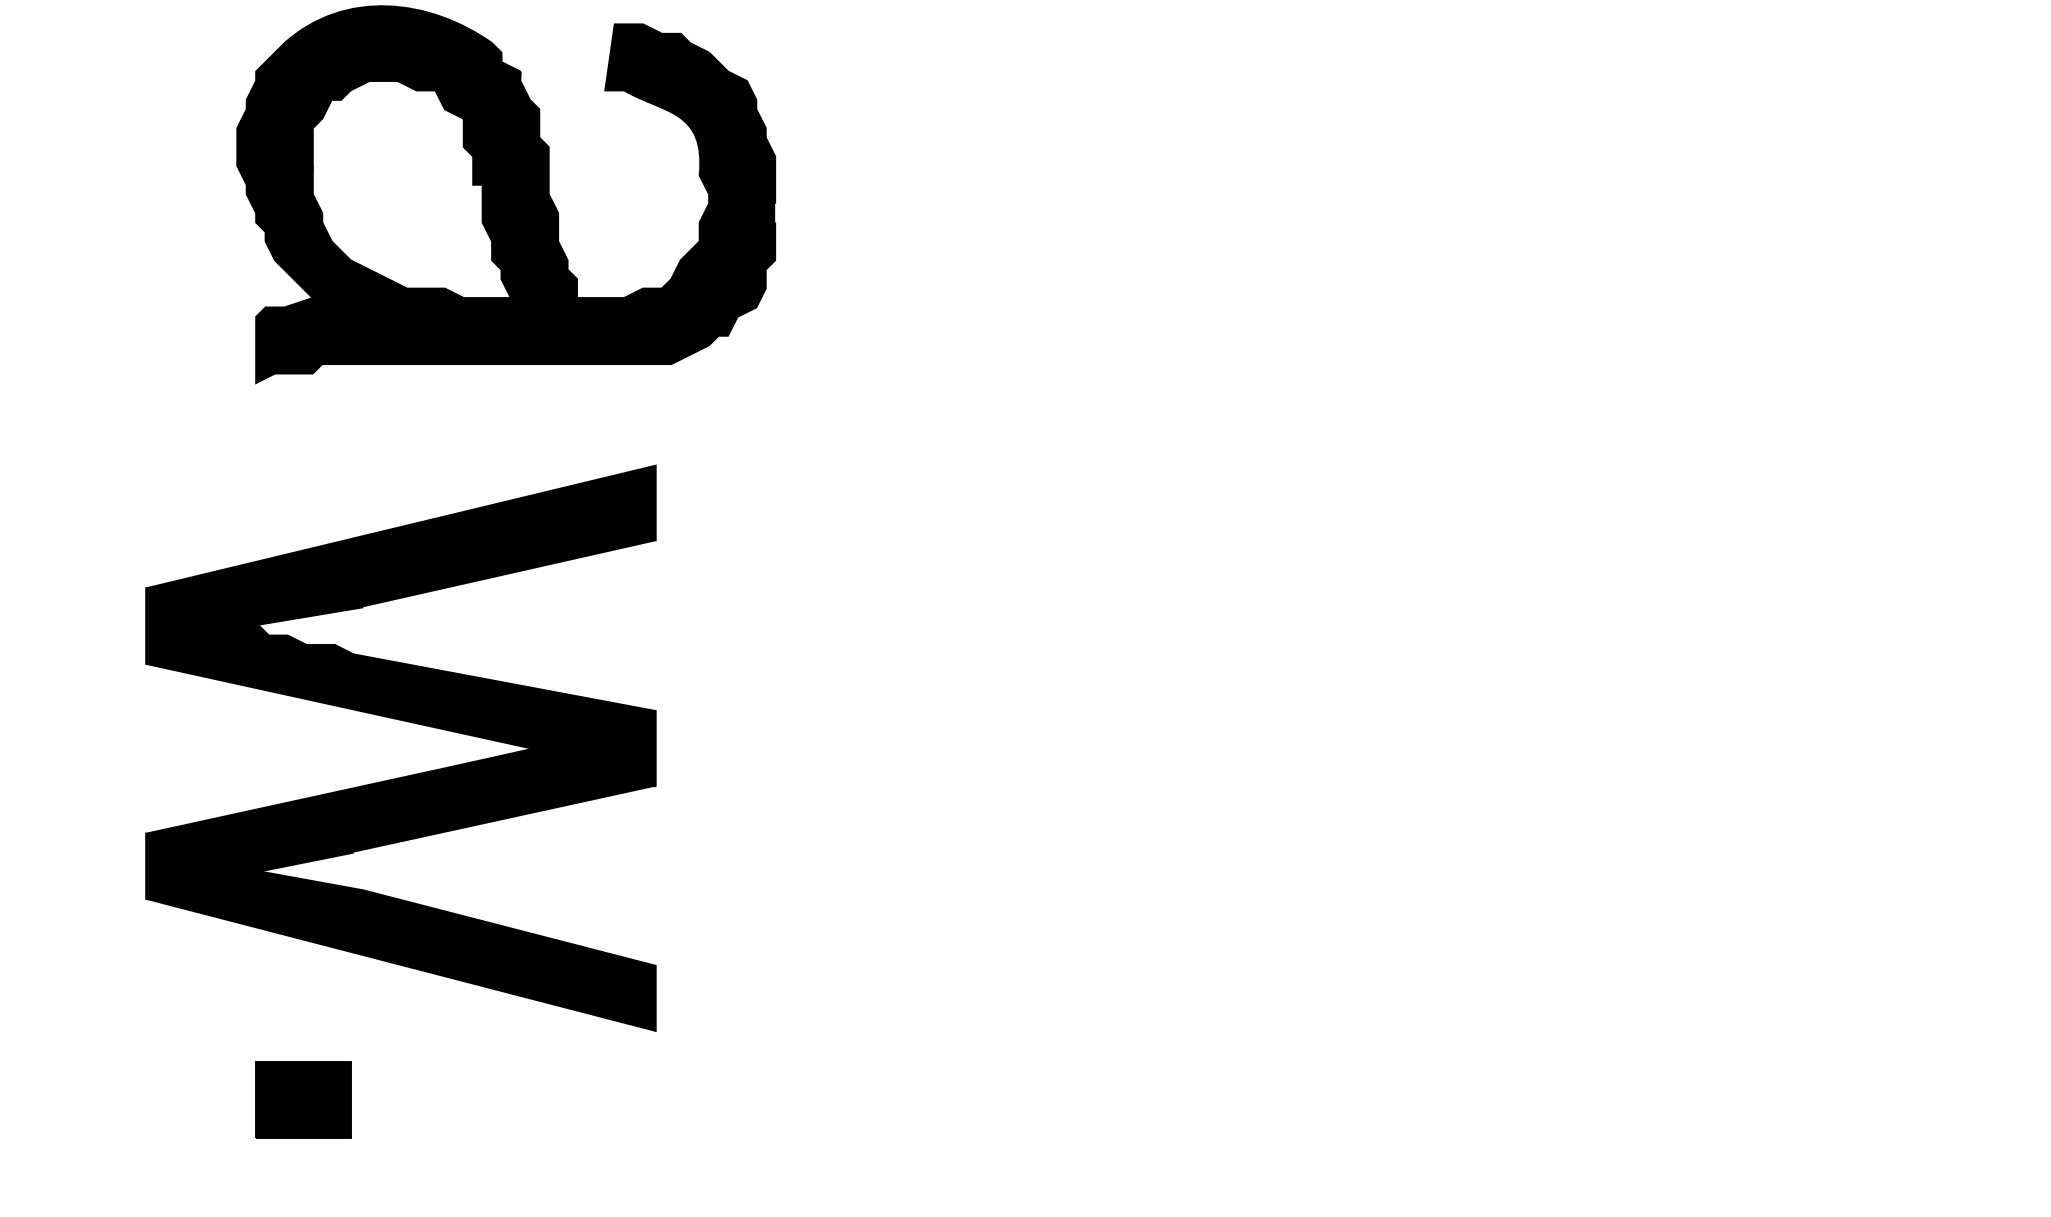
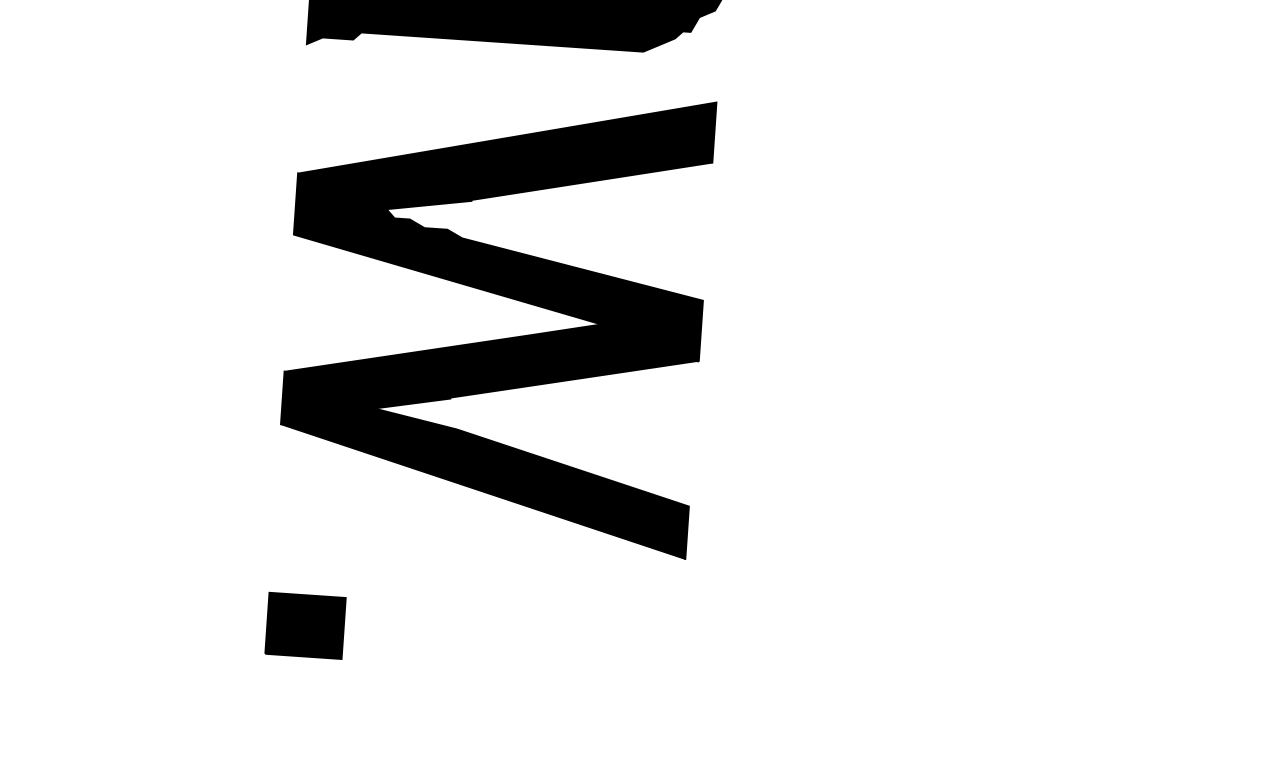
part: (407, 722) -> (501, 296), moved

